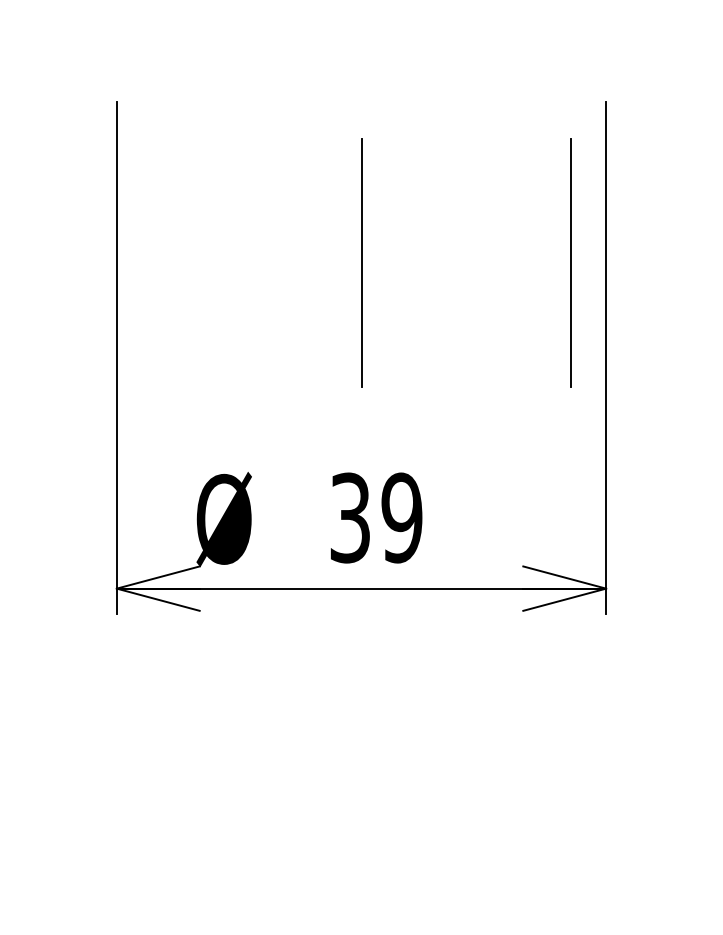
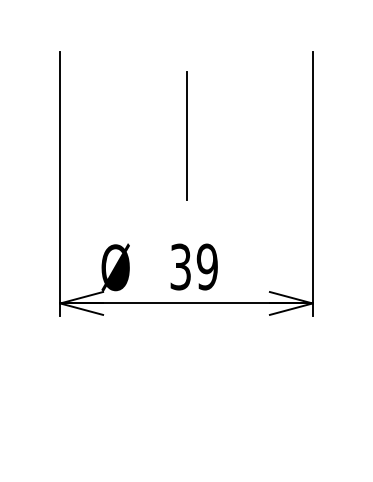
line: (570, 262) -> (294, 135), removed

